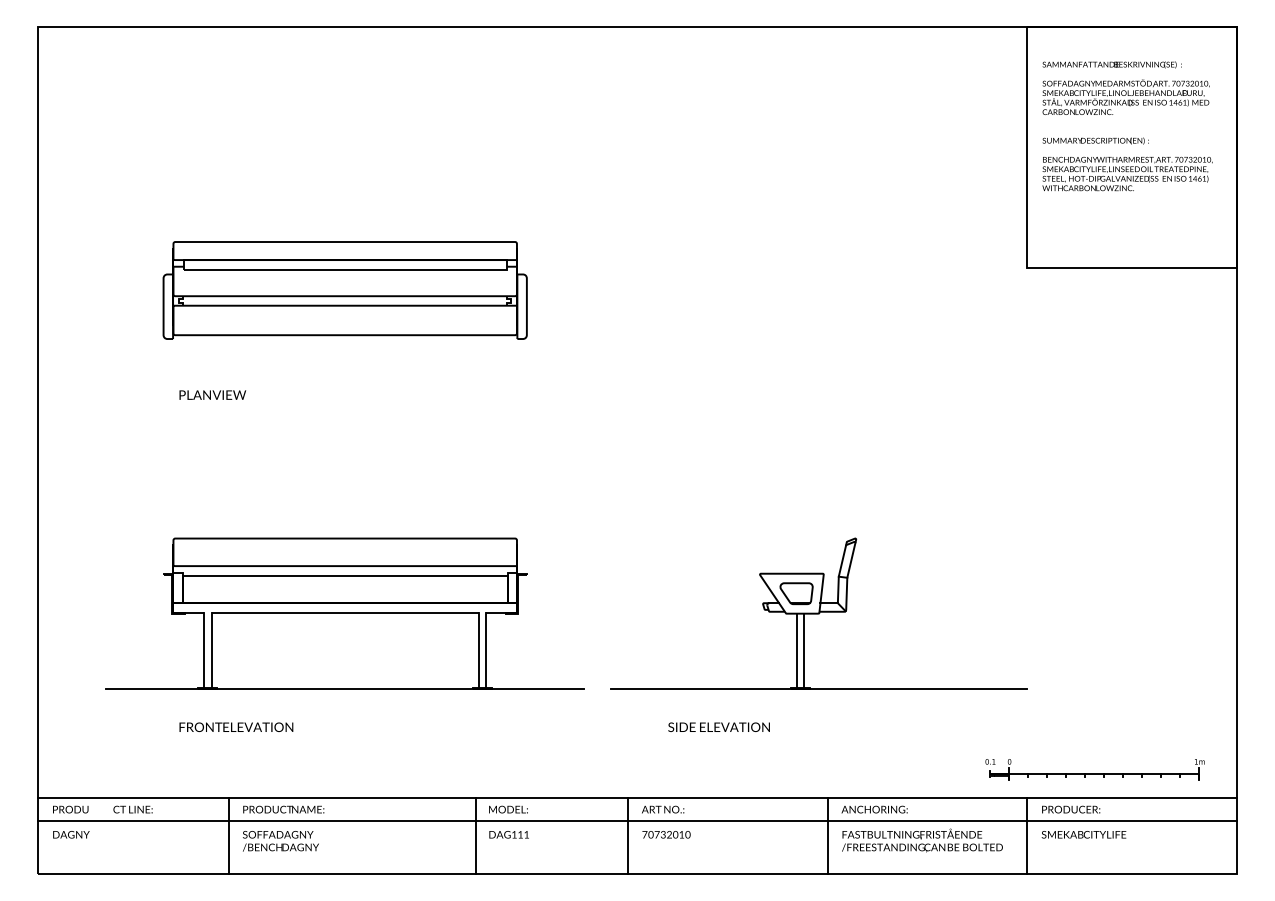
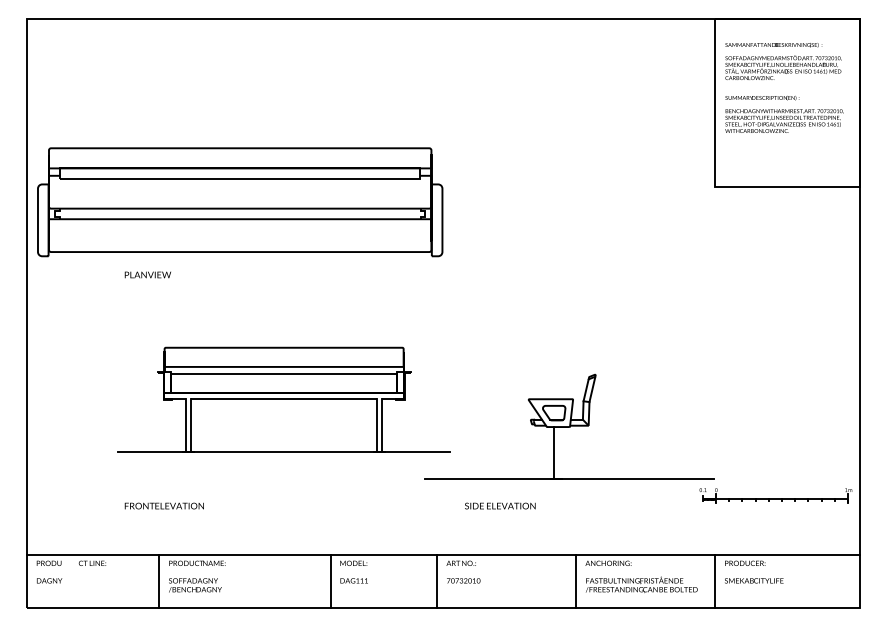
part: (344, 289) -> (239, 201), size x1.6
part: (344, 612) -> (283, 399), moved
line: (804, 650) -> (559, 452), removed
part: (1094, 769) -> (775, 495), moved
line: (637, 821) -> (443, 571), removed

